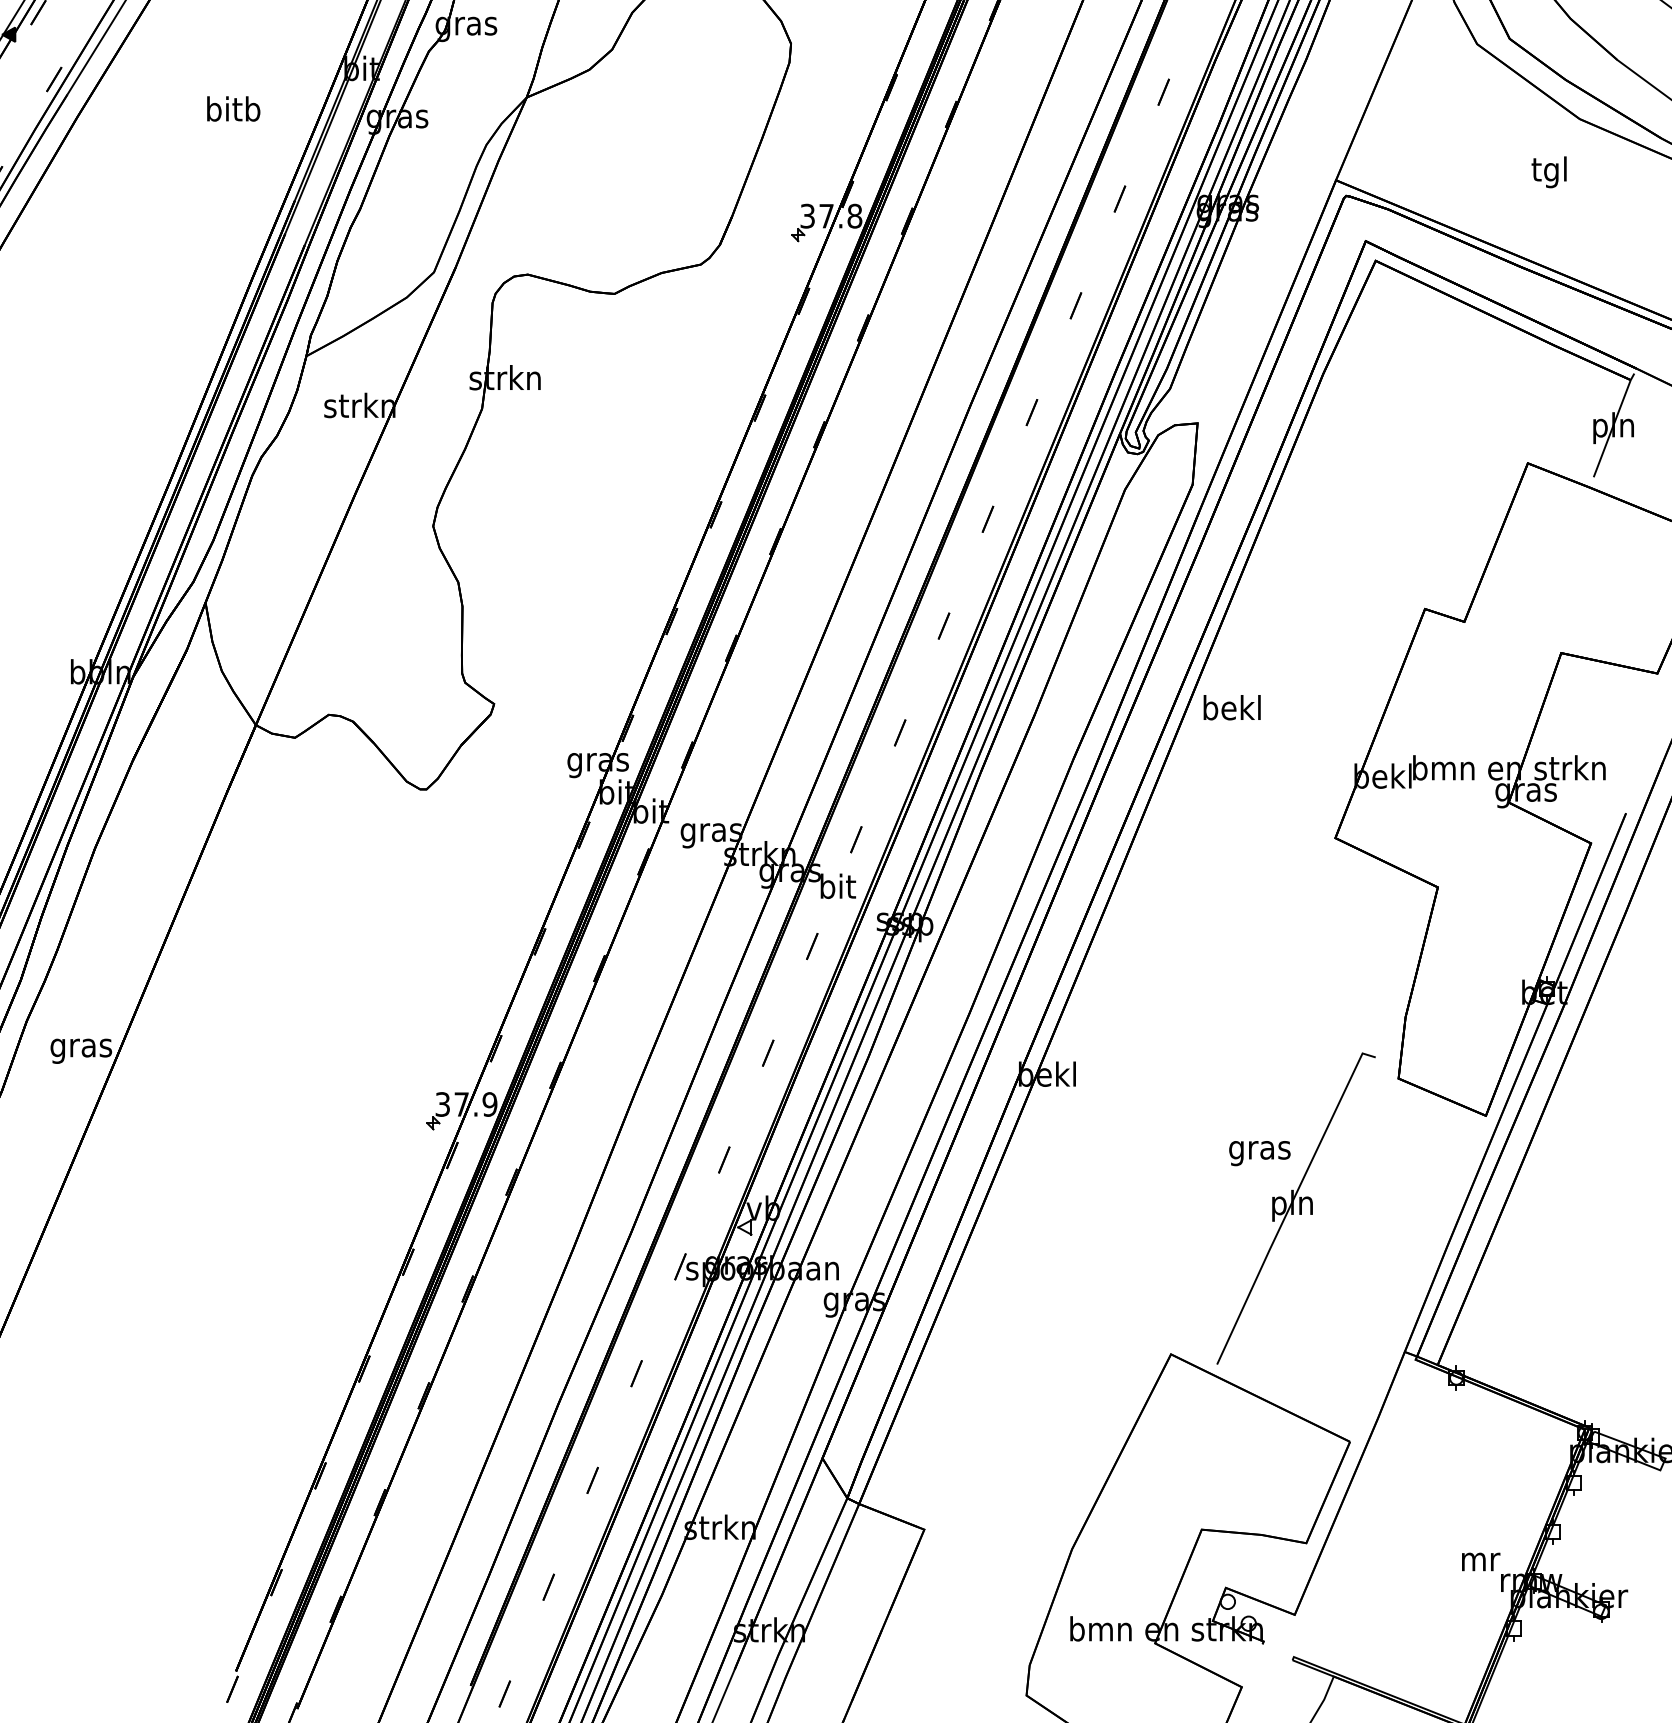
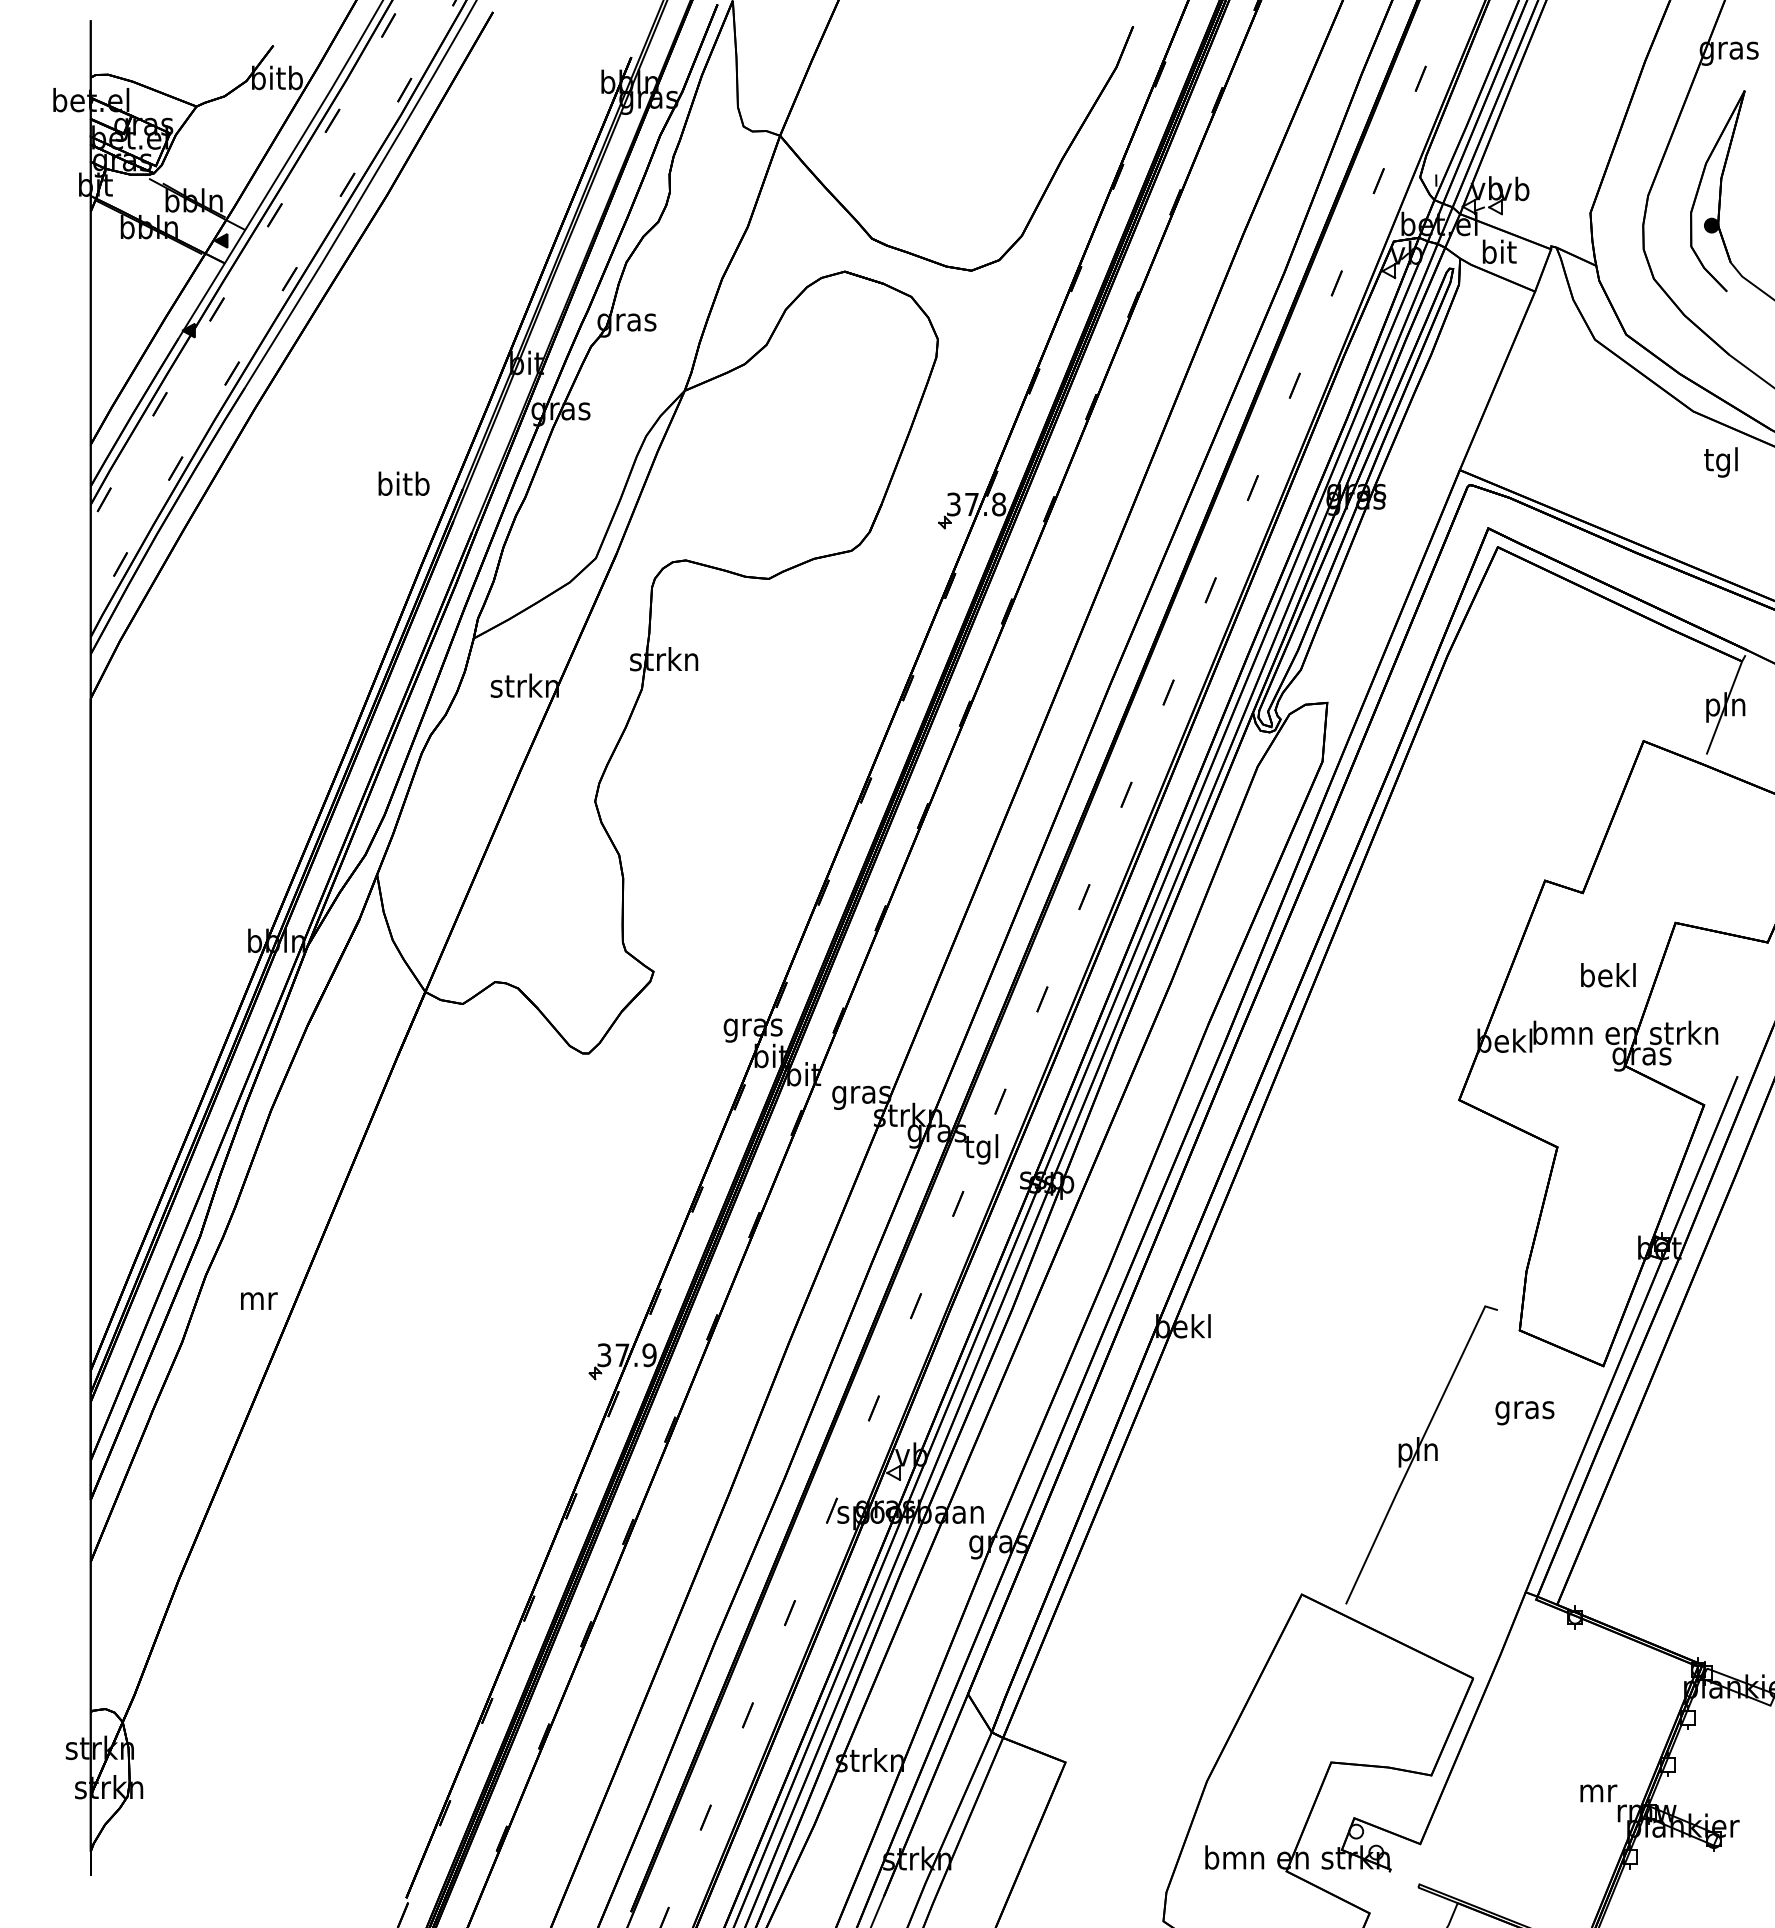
text: (233, 108) -> (403, 483), moved
text: (1548, 172) -> (1720, 462), moved
text: (1232, 707) -> (1608, 975), moved
text: (837, 889) -> (982, 1149), bit -> tgl
text: (80, 1051) -> (257, 1304), gras -> mr
text: (1259, 1153) -> (1524, 1413), moved

